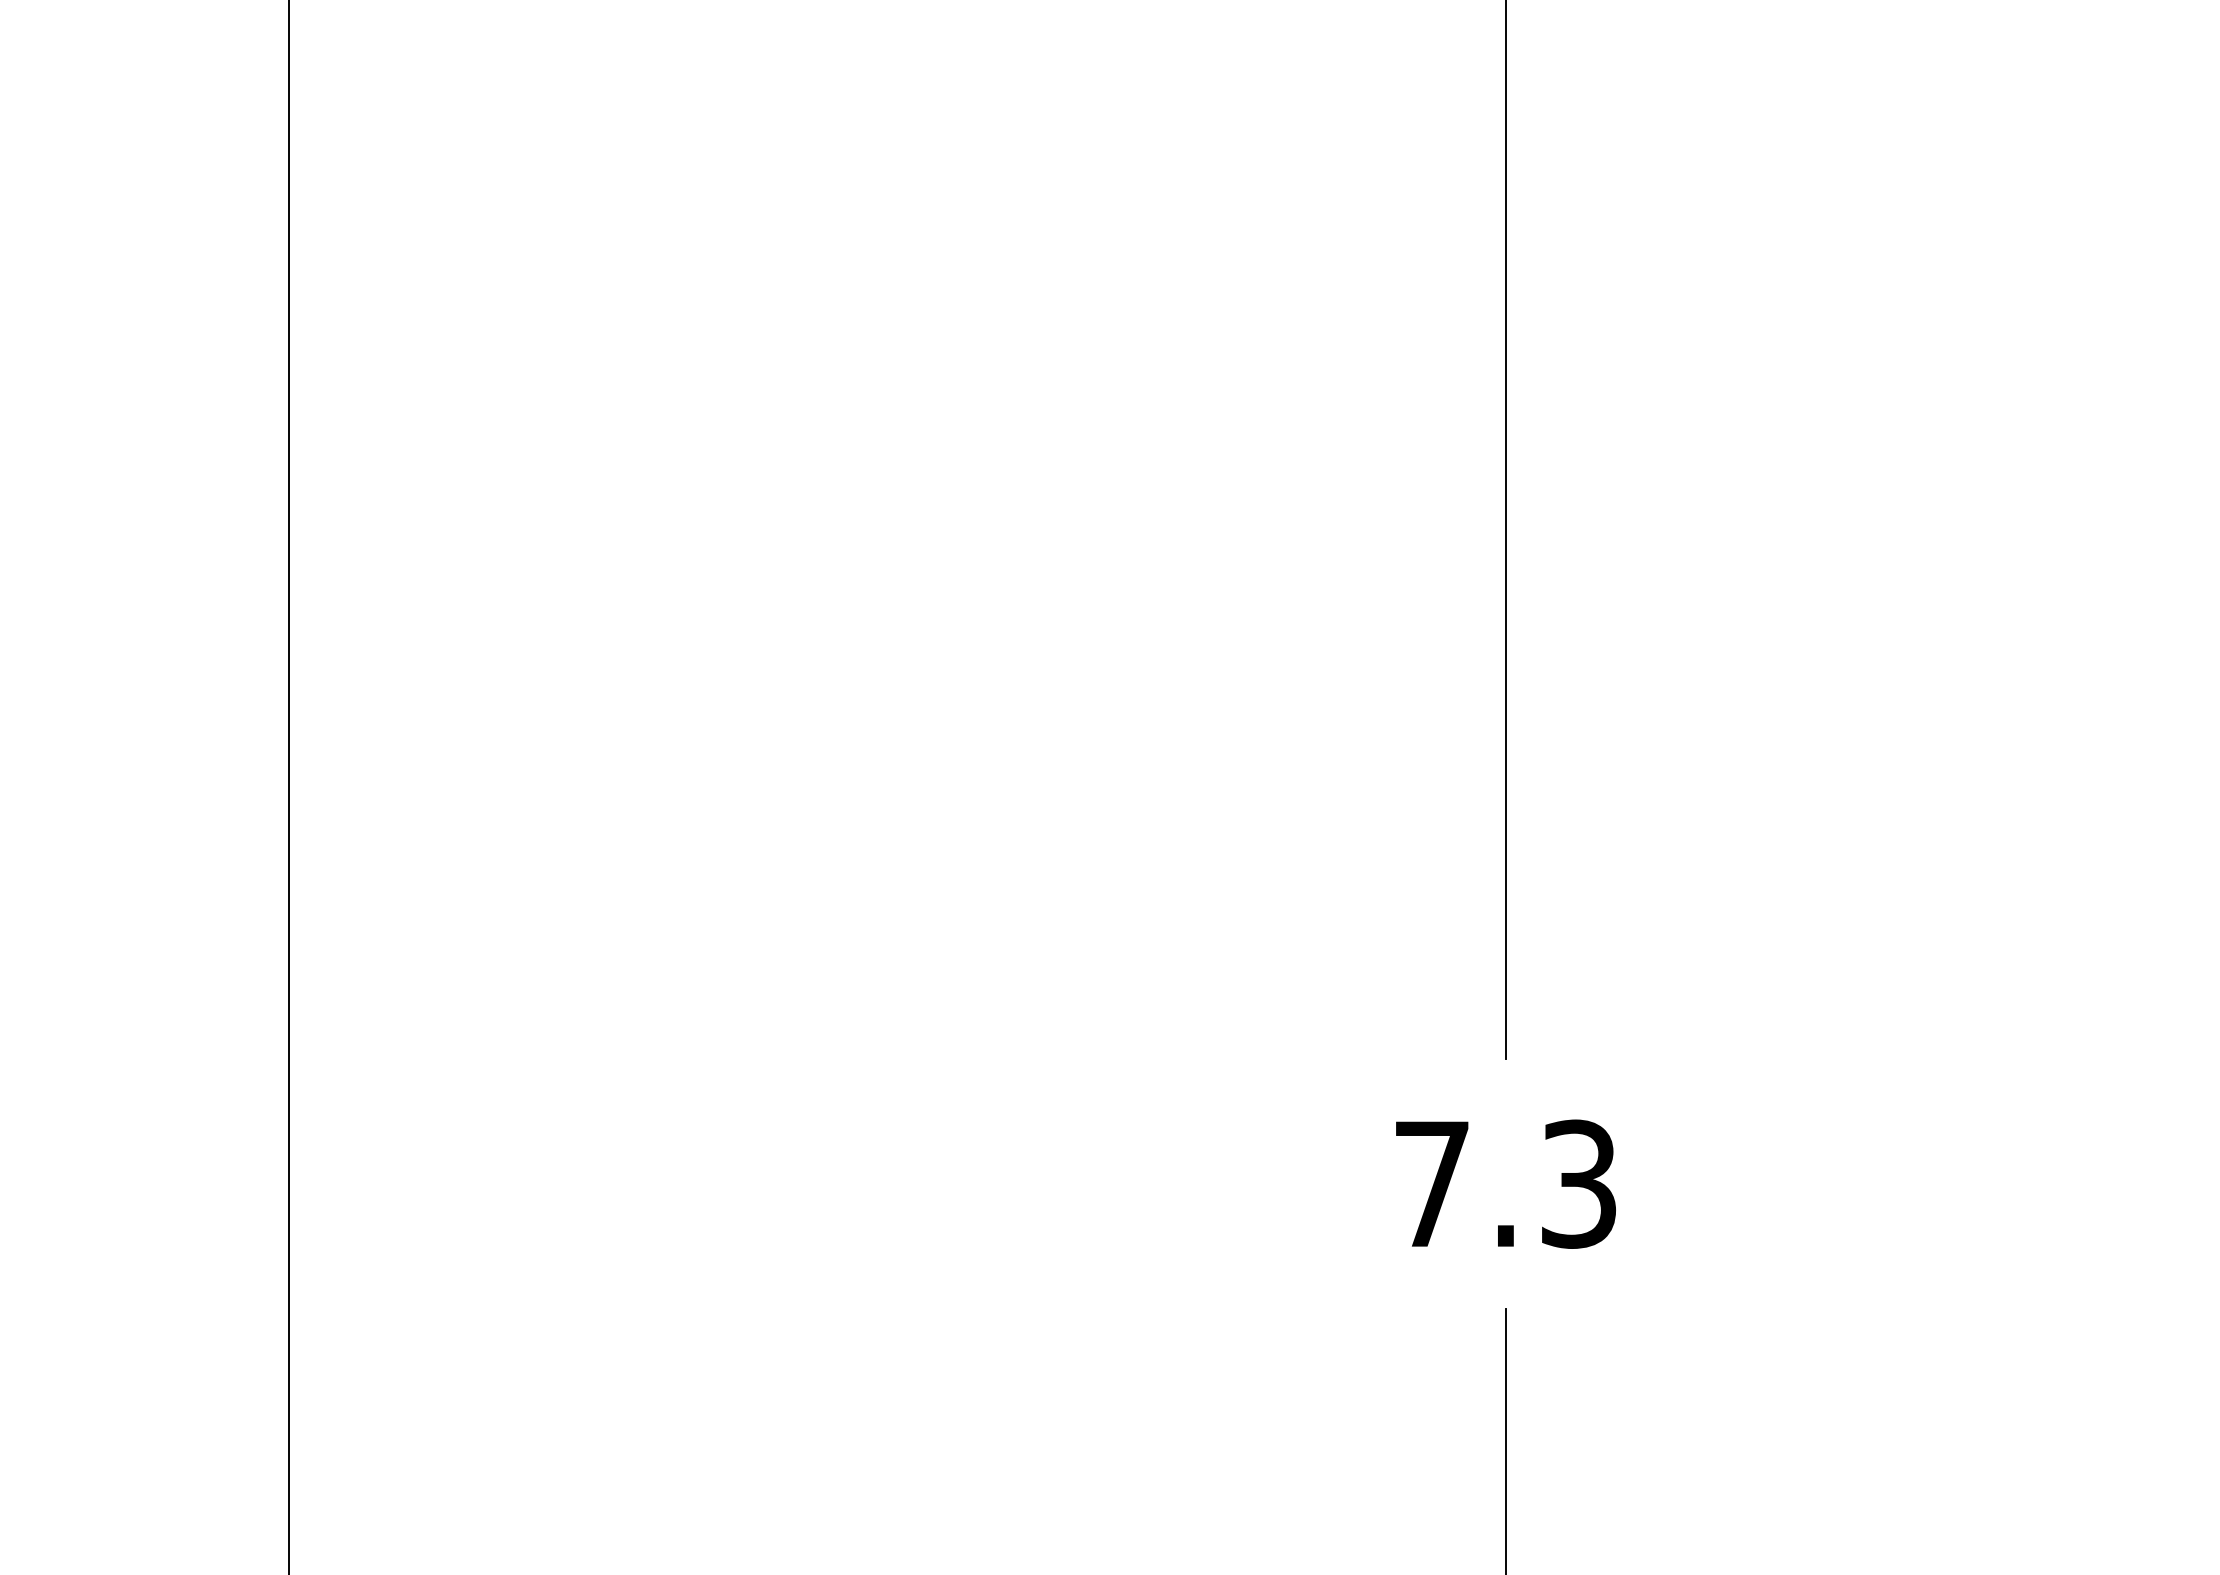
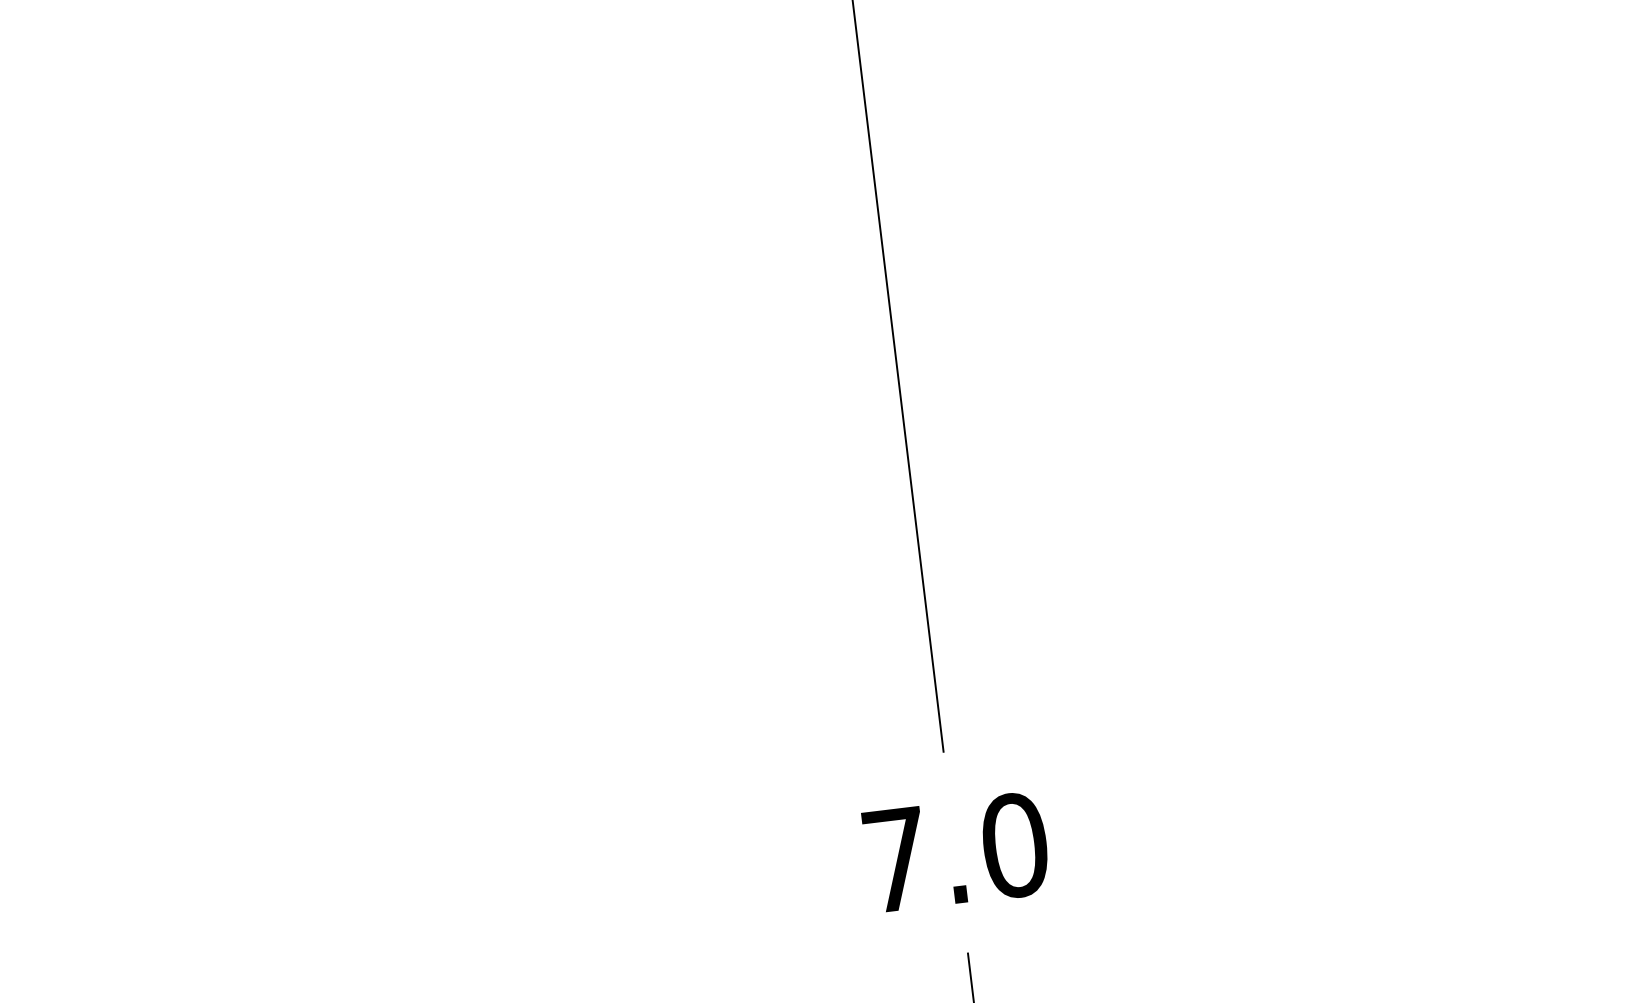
text: (1579, 1183) -> (1015, 844), 7.3 -> 7.0

